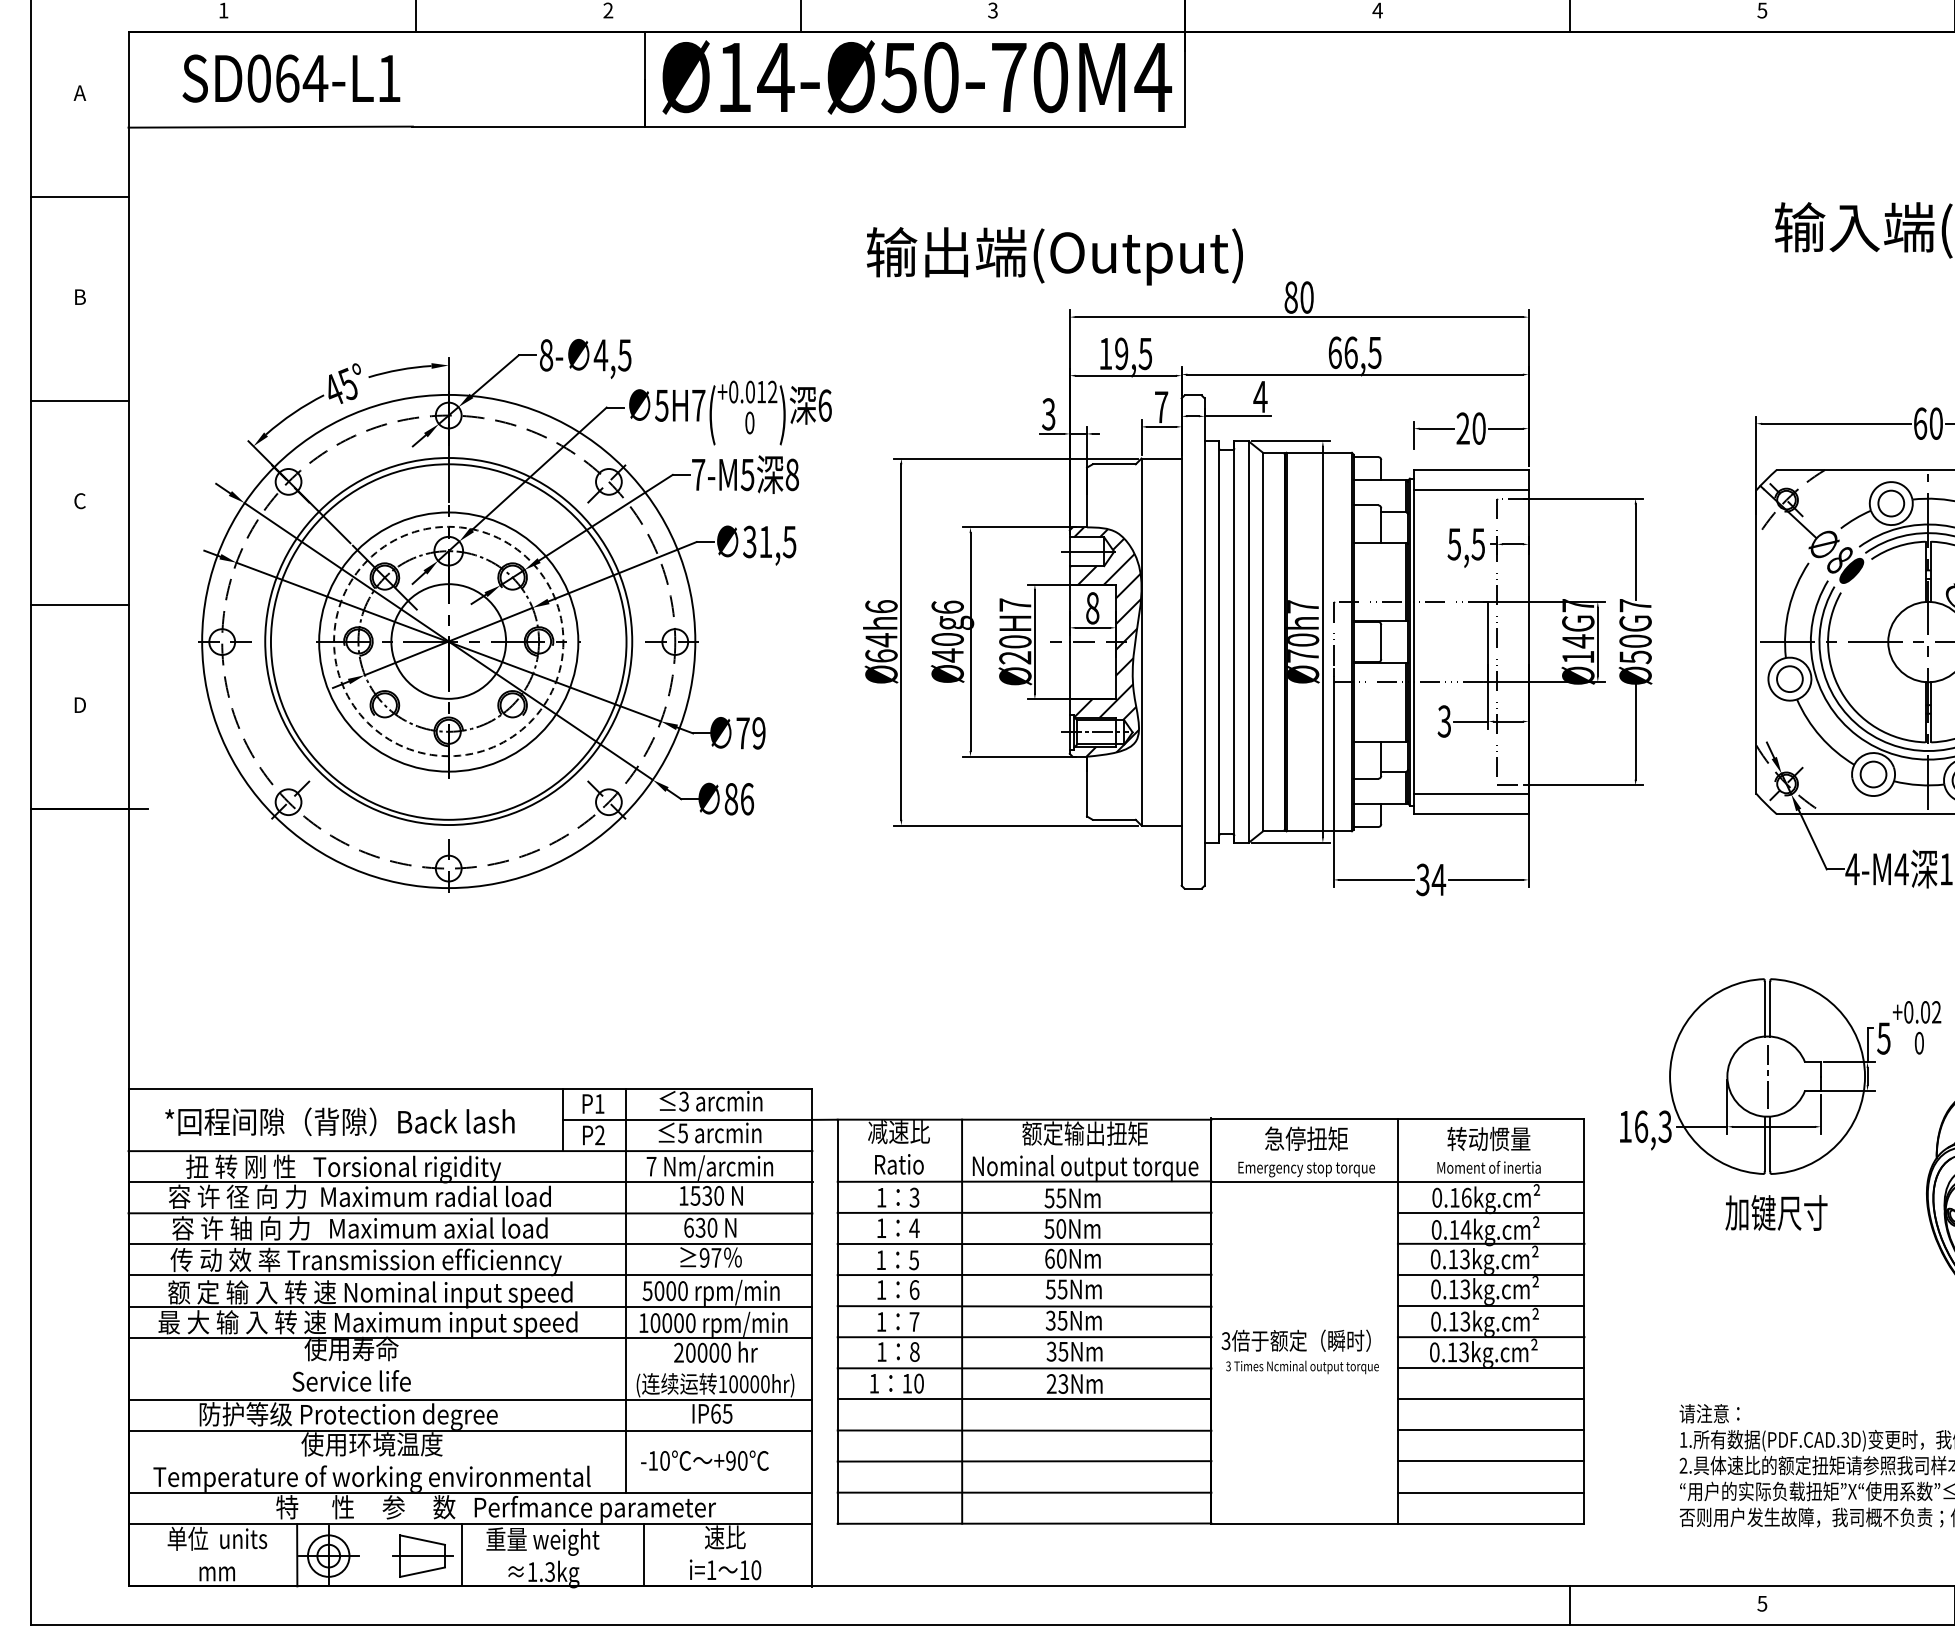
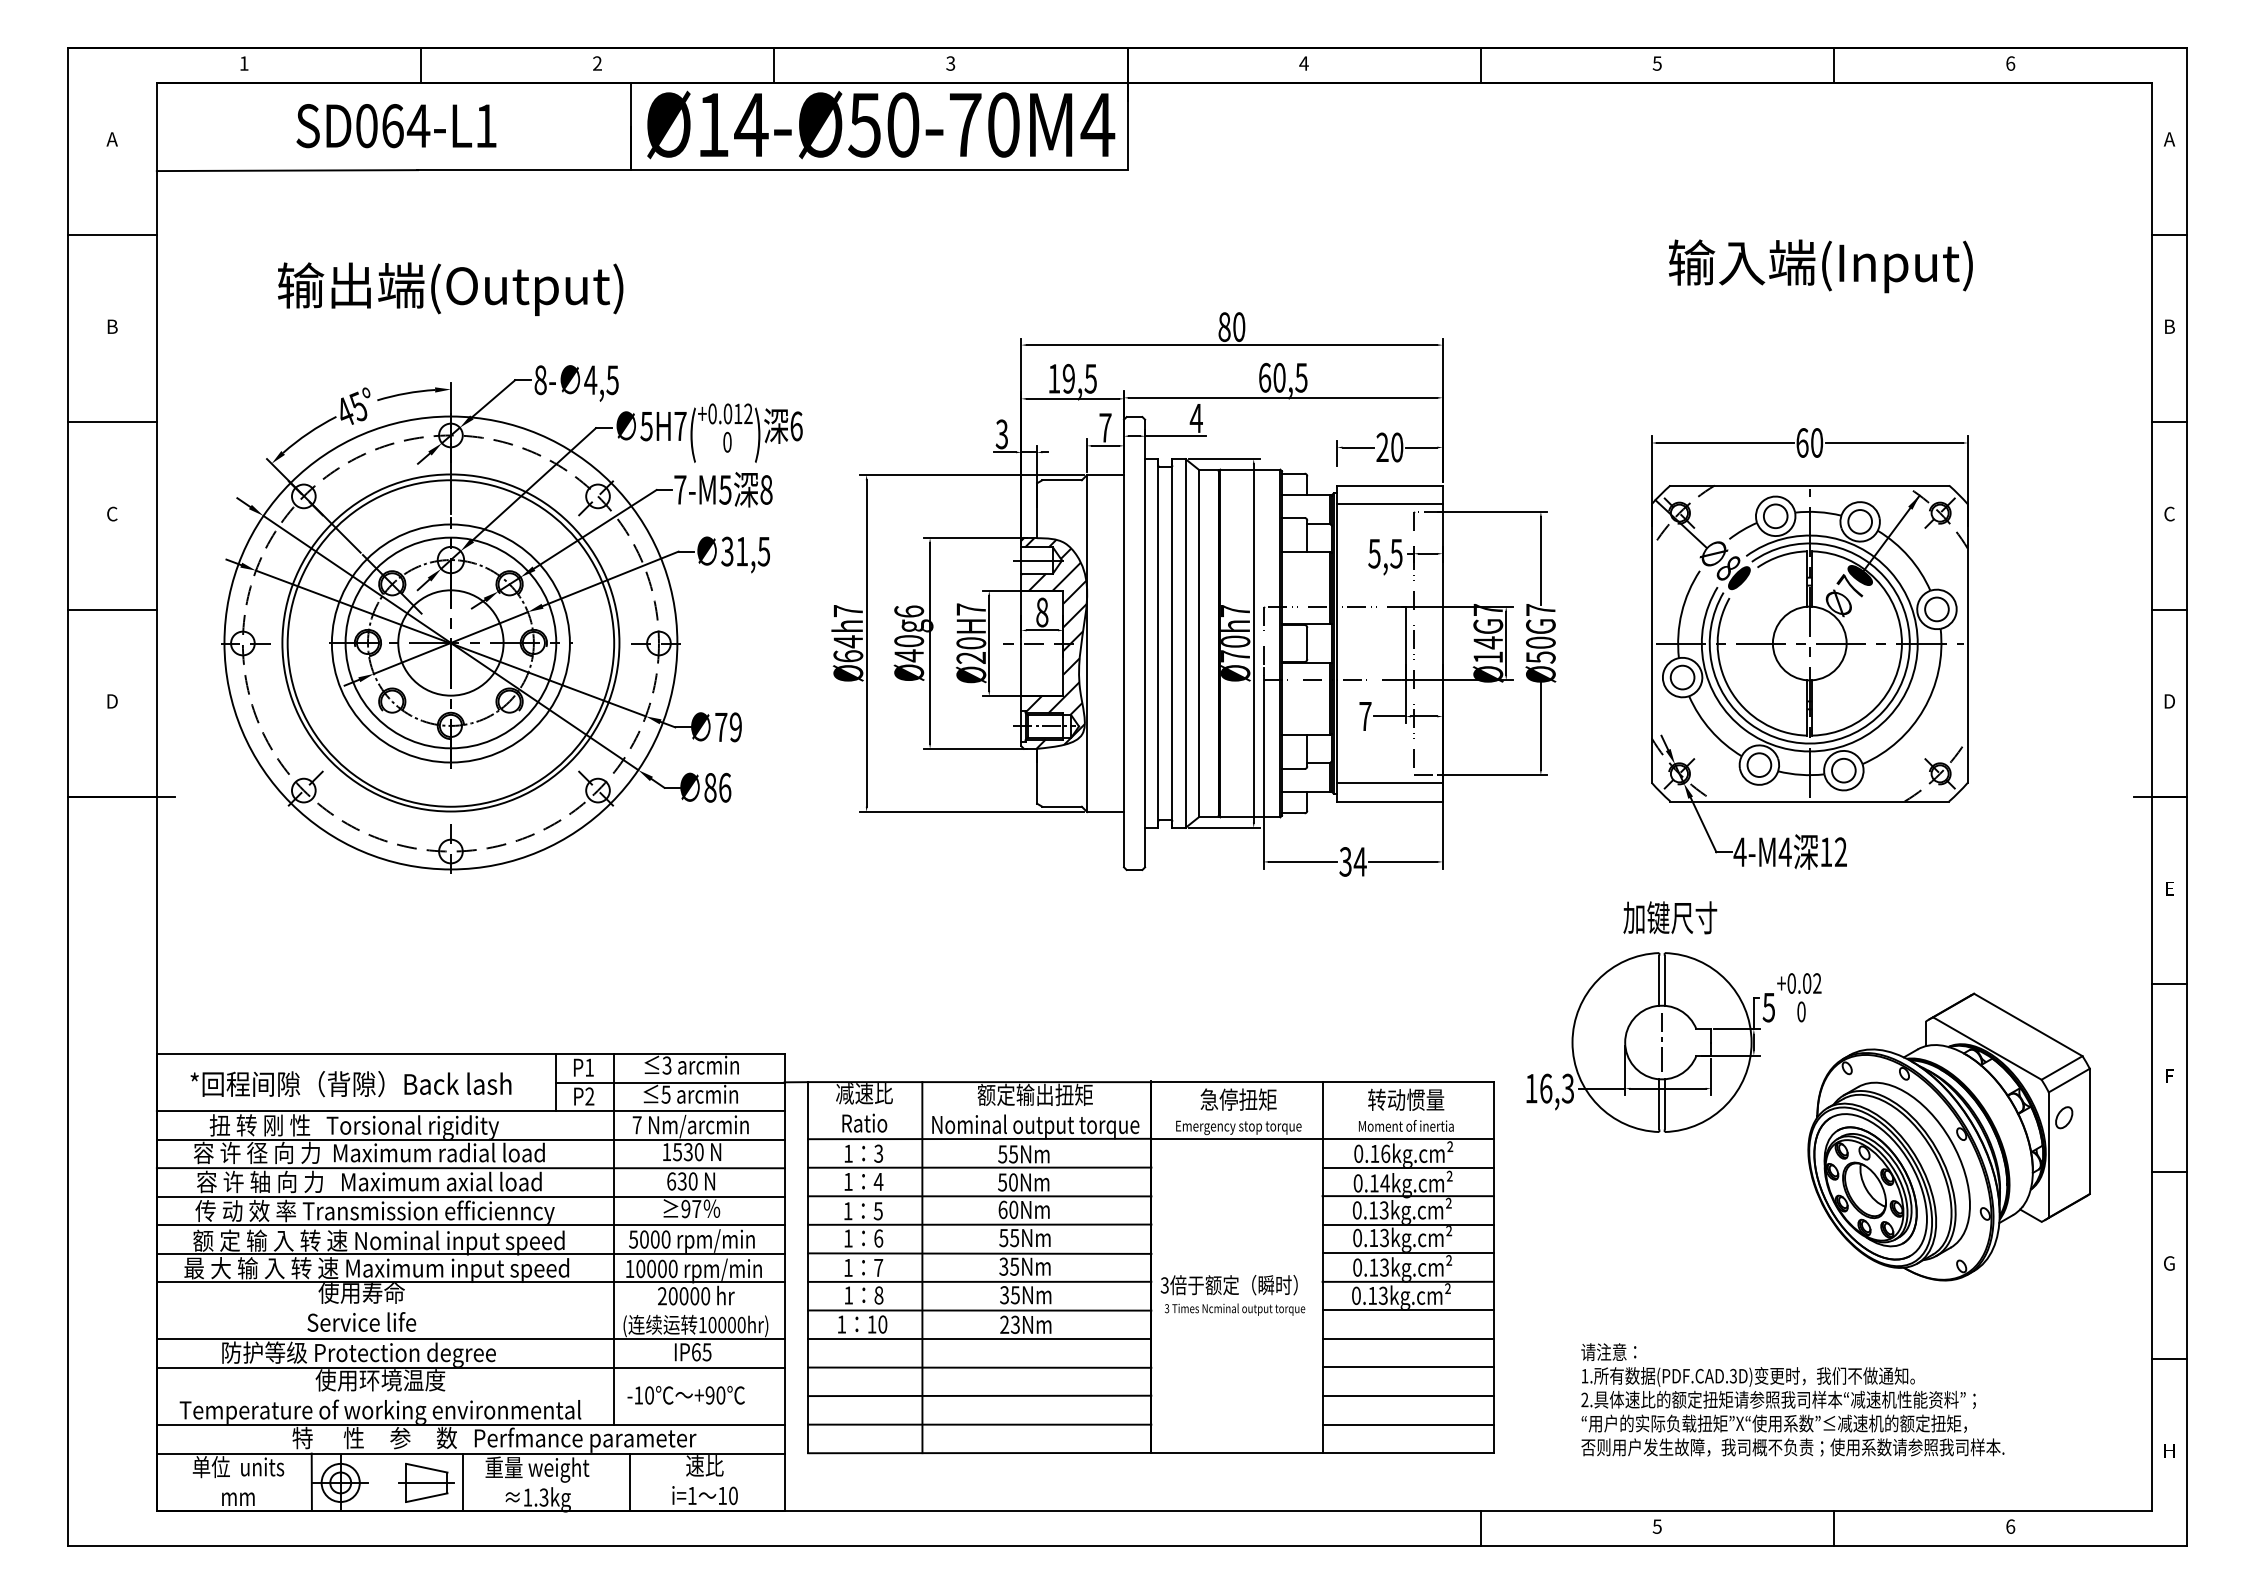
text: (291, 79) -> (396, 126), moved
text: (1054, 255) -> (450, 288), moved
text: (1350, 352) -> (1279, 377), 66,5 -> 60,5
text: (881, 607) -> (848, 611), h6 -> h7
circle: (448, 640) -> (450, 642), dashed -> solid
text: (1444, 721) -> (1365, 716), 3 -> 7
text: (1776, 1212) -> (1670, 917), moved

